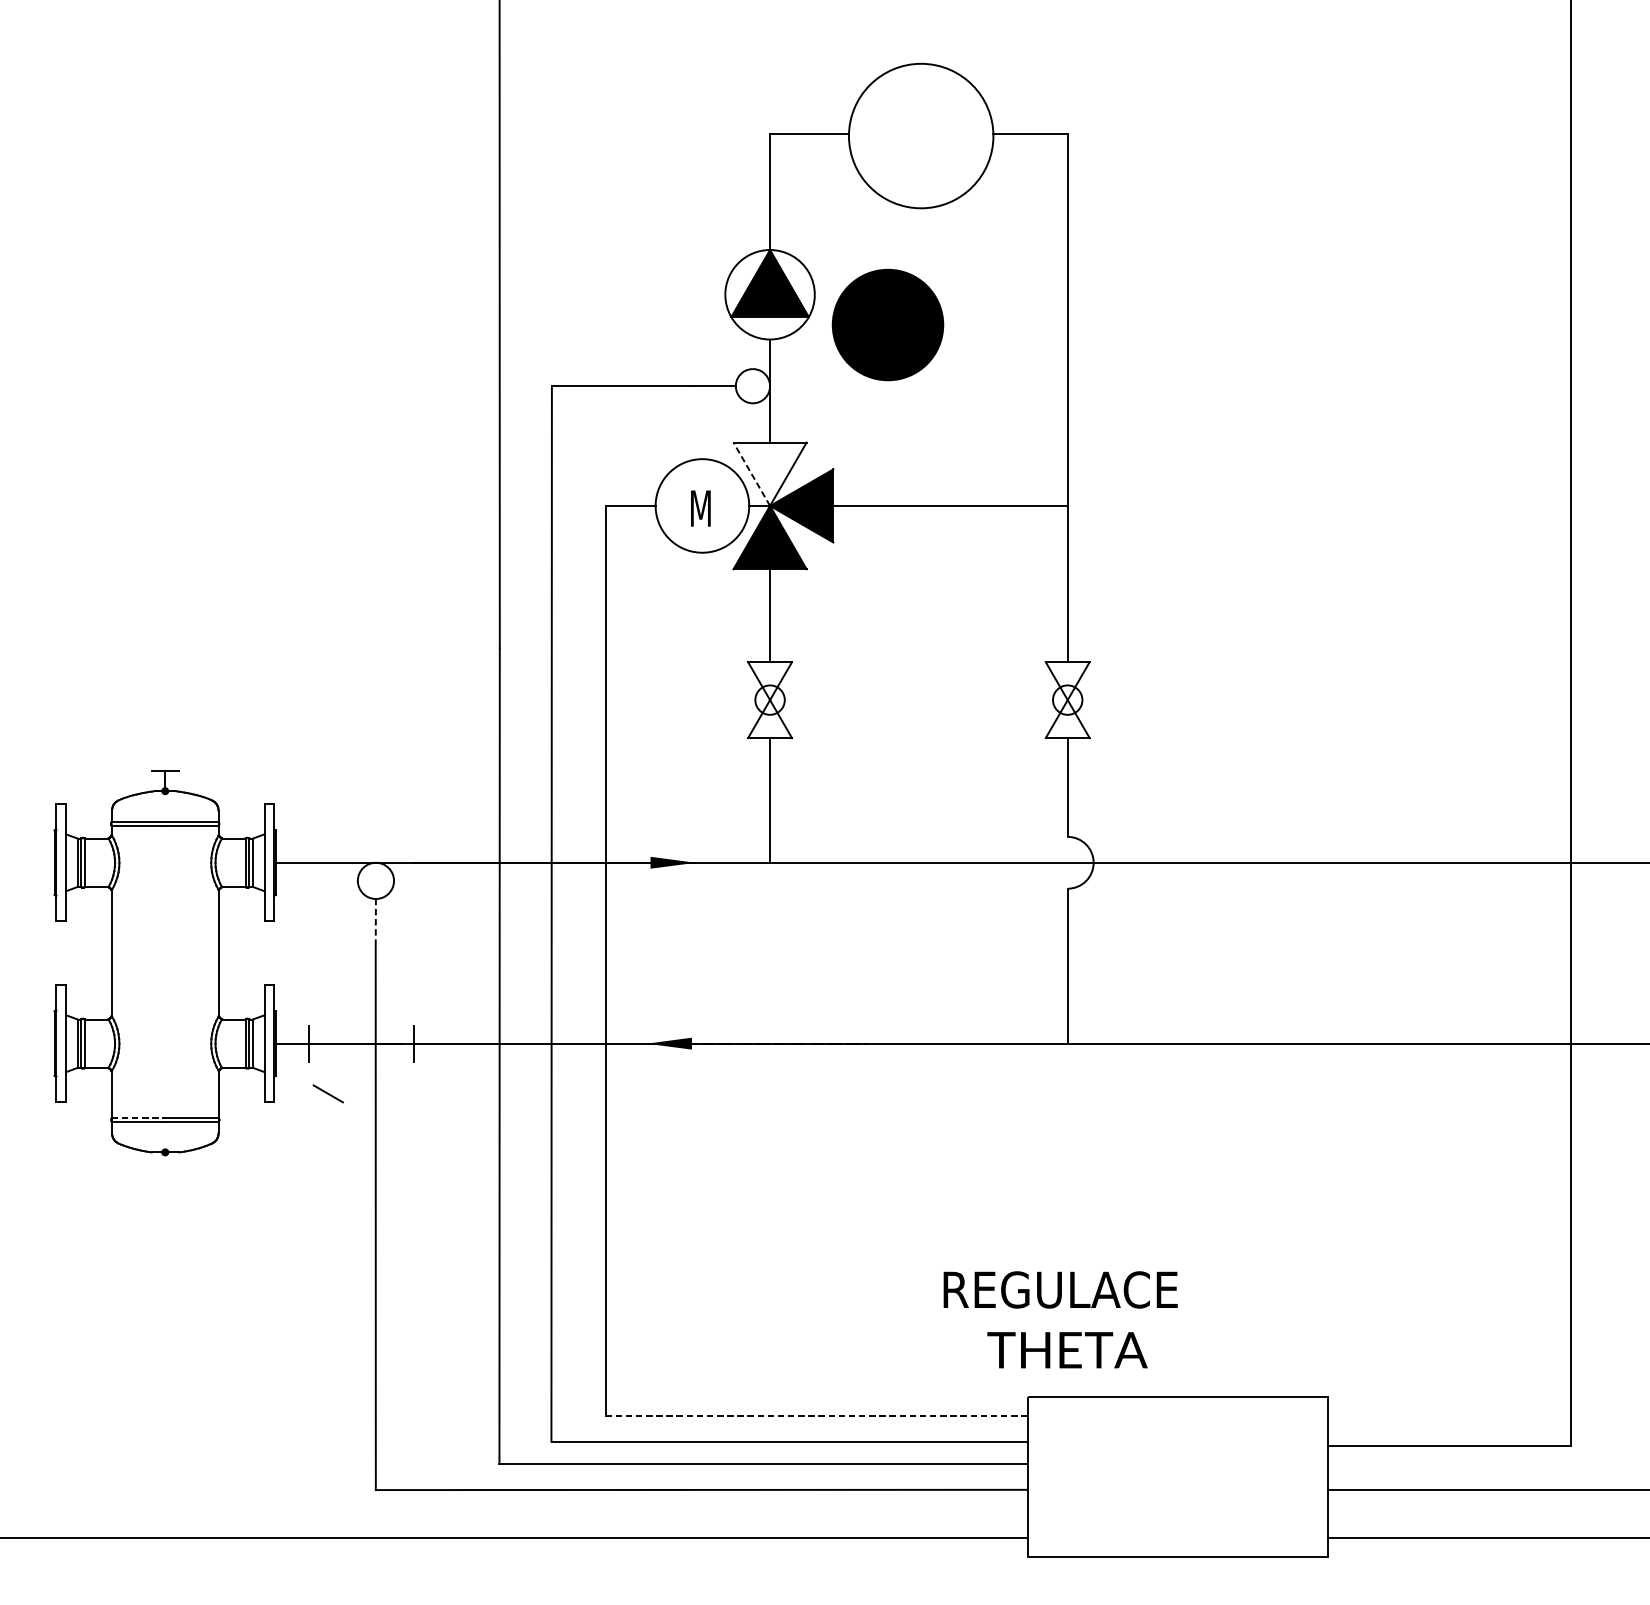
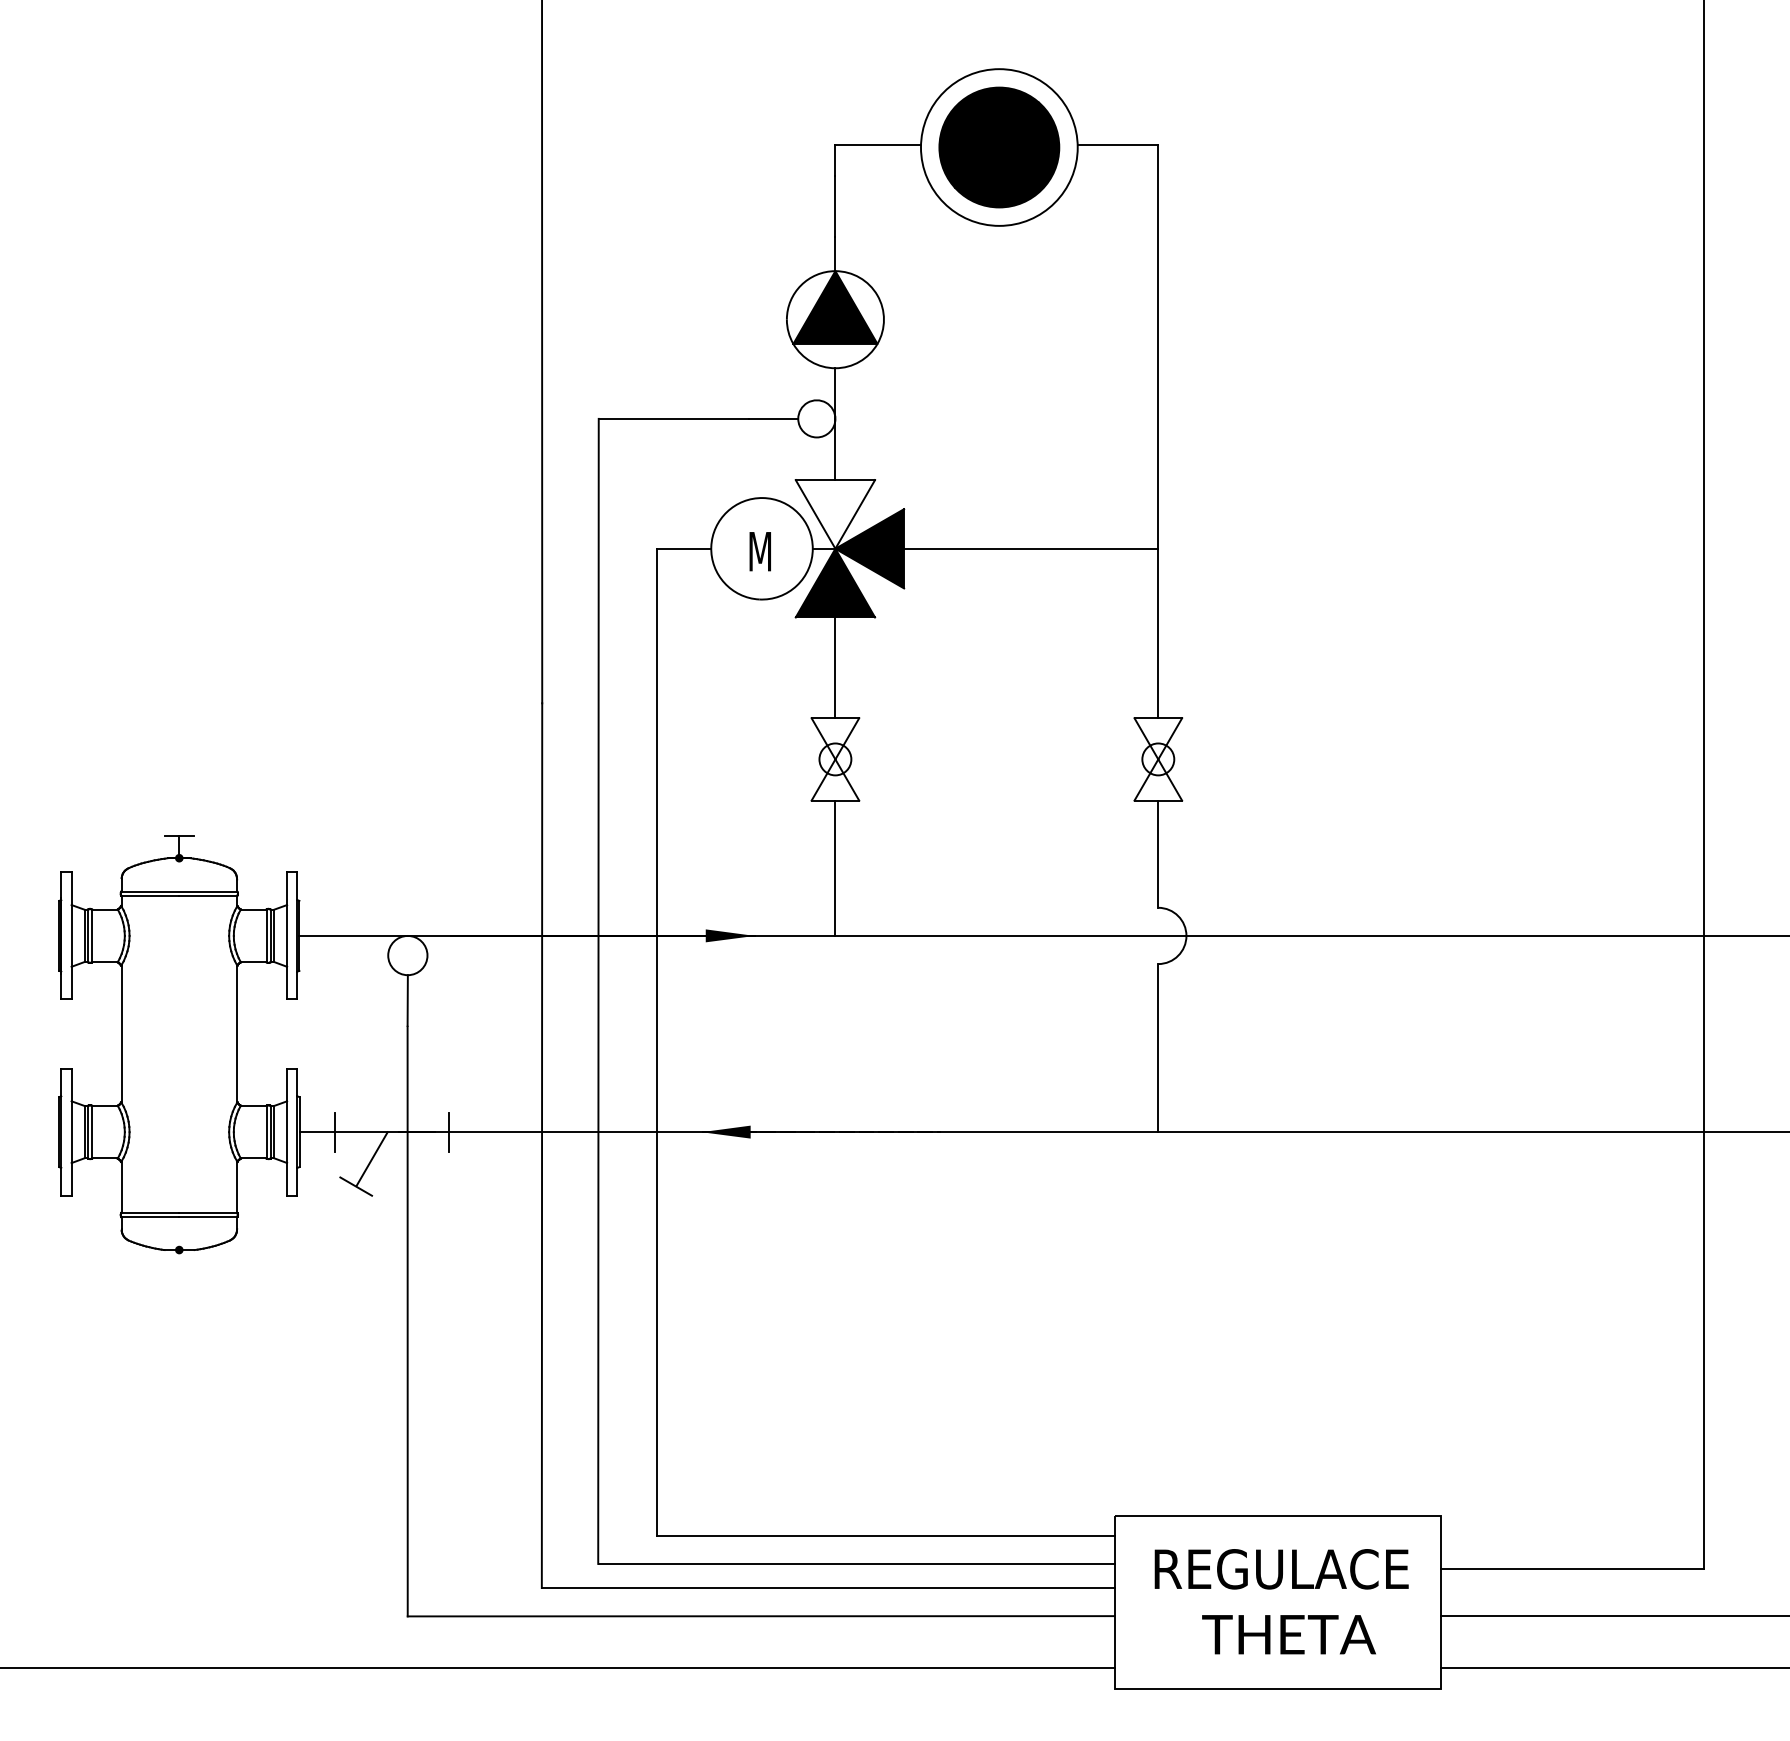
part: (888, 325) -> (999, 147), moved
line: (751, 474) -> (815, 514), dashed -> solid
line: (375, 922) -> (407, 1000), dashed -> solid
line: (342, 1067) -> (371, 1158), added
line: (138, 1117) -> (150, 1212), dashed -> solid
text: (1060, 1319) -> (1281, 1601), moved
line: (817, 1416) -> (886, 1536), dashed -> solid

